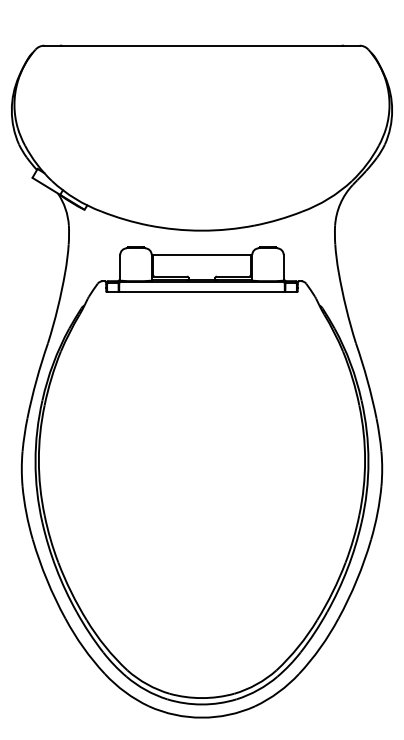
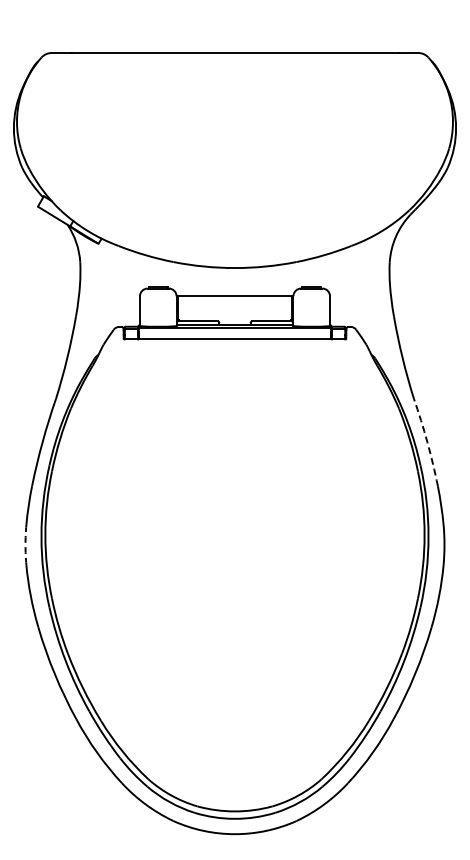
arc: (367, 380) -> (427, 442), solid -> dashed
arc: (21, 469) -> (25, 545), solid -> dashed

